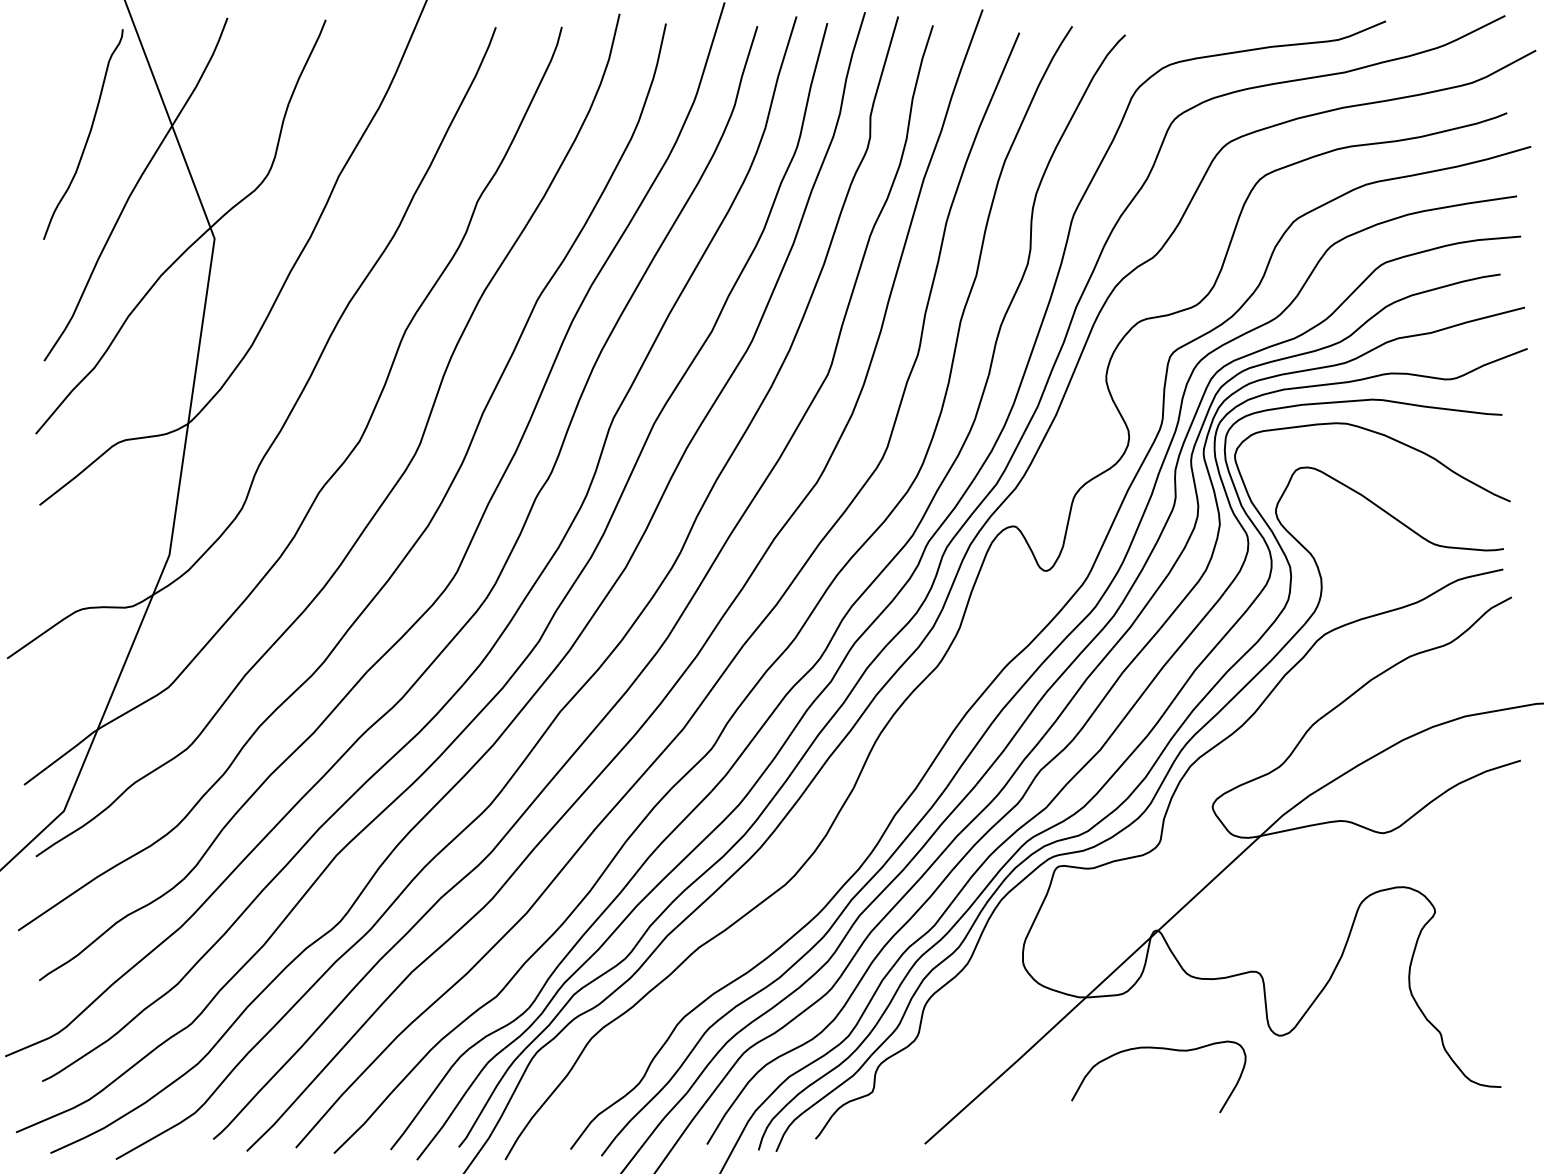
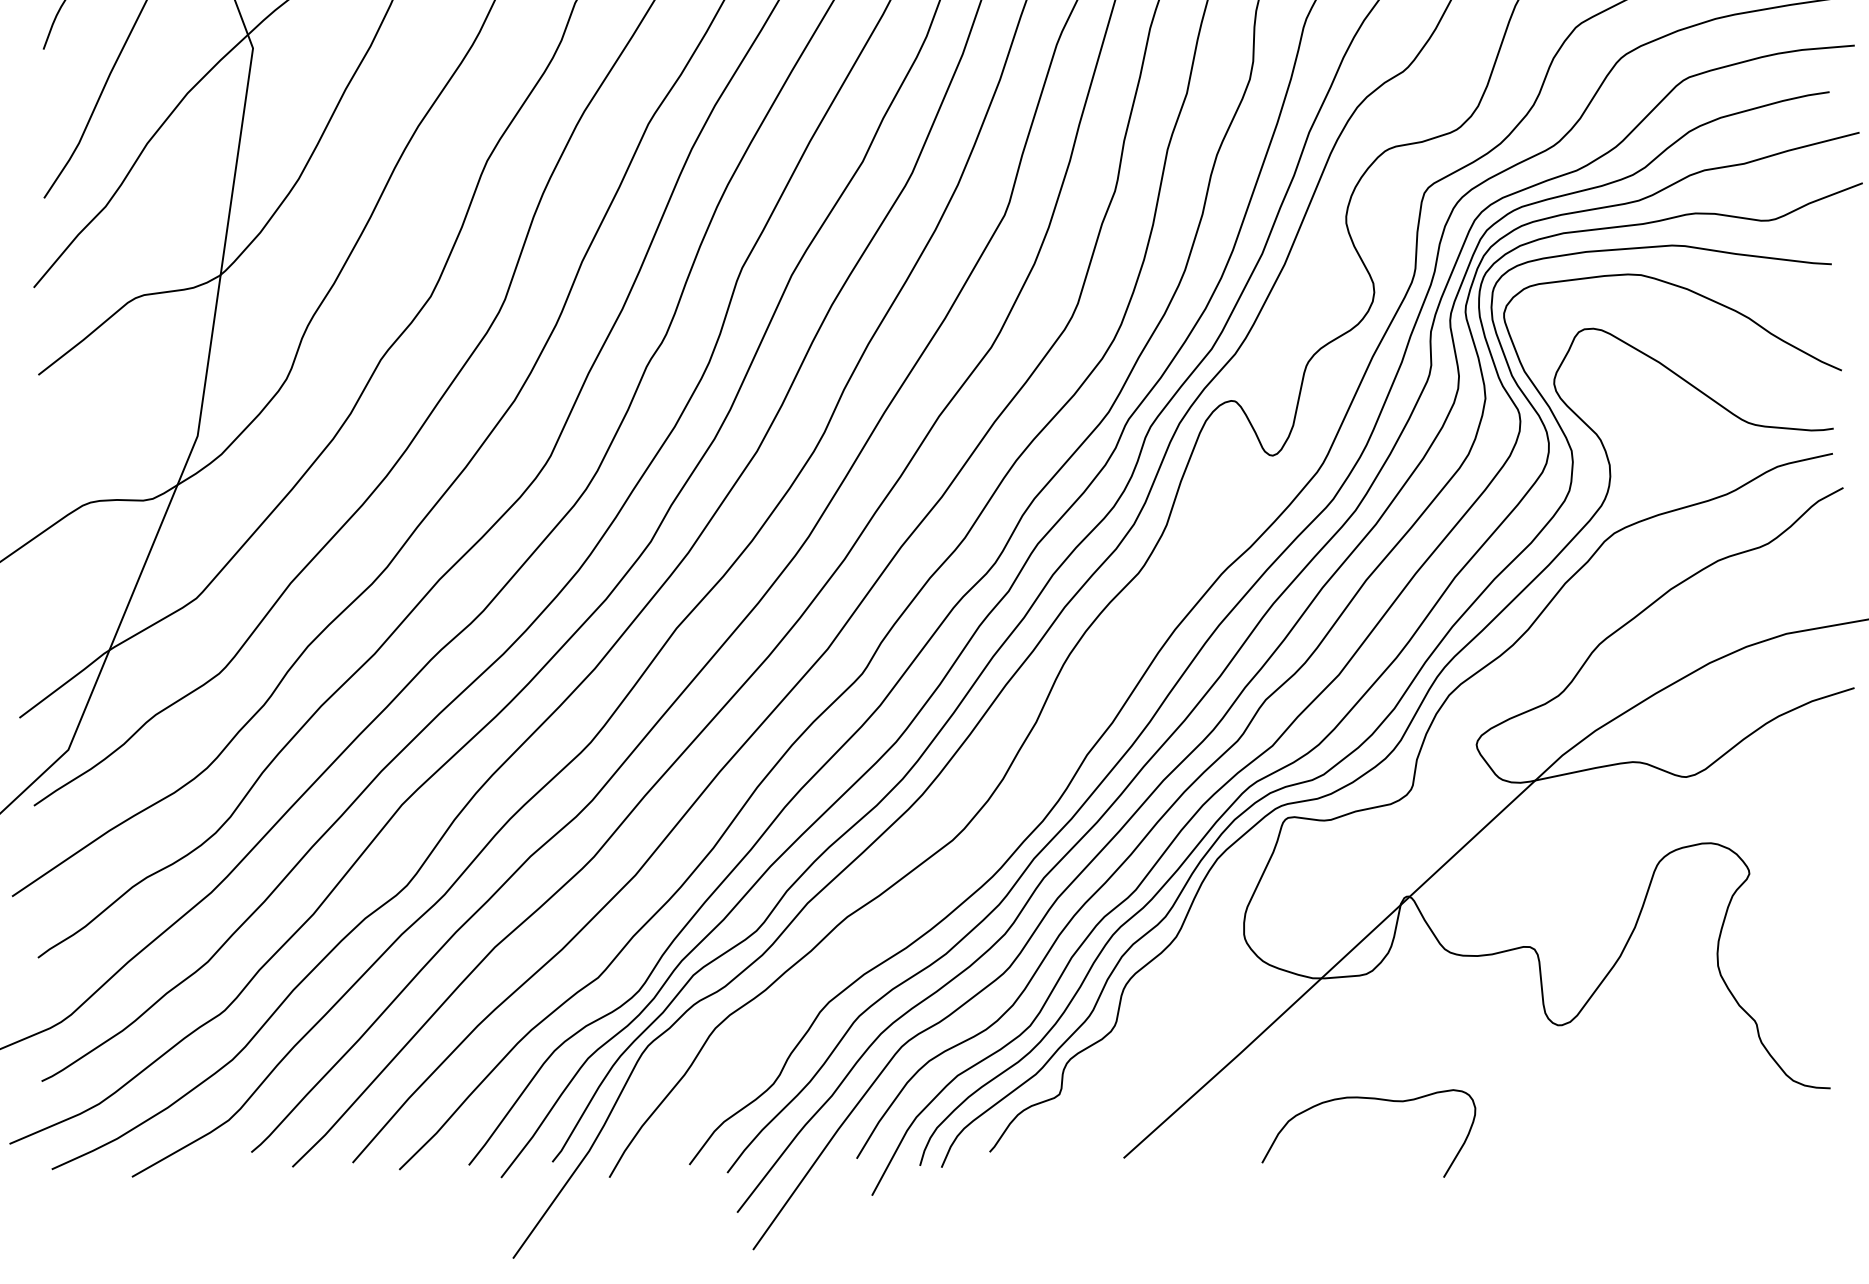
curve: (1160, 1049) -> (1370, 1099), moved

